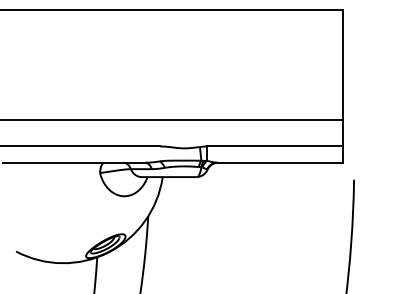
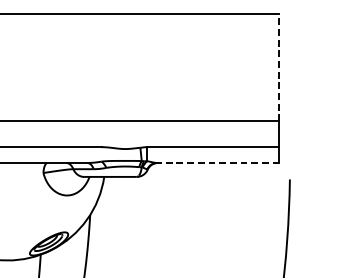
line: (343, 64) -> (279, 67), solid -> dashed
line: (279, 162) -> (217, 162), solid -> dashed

